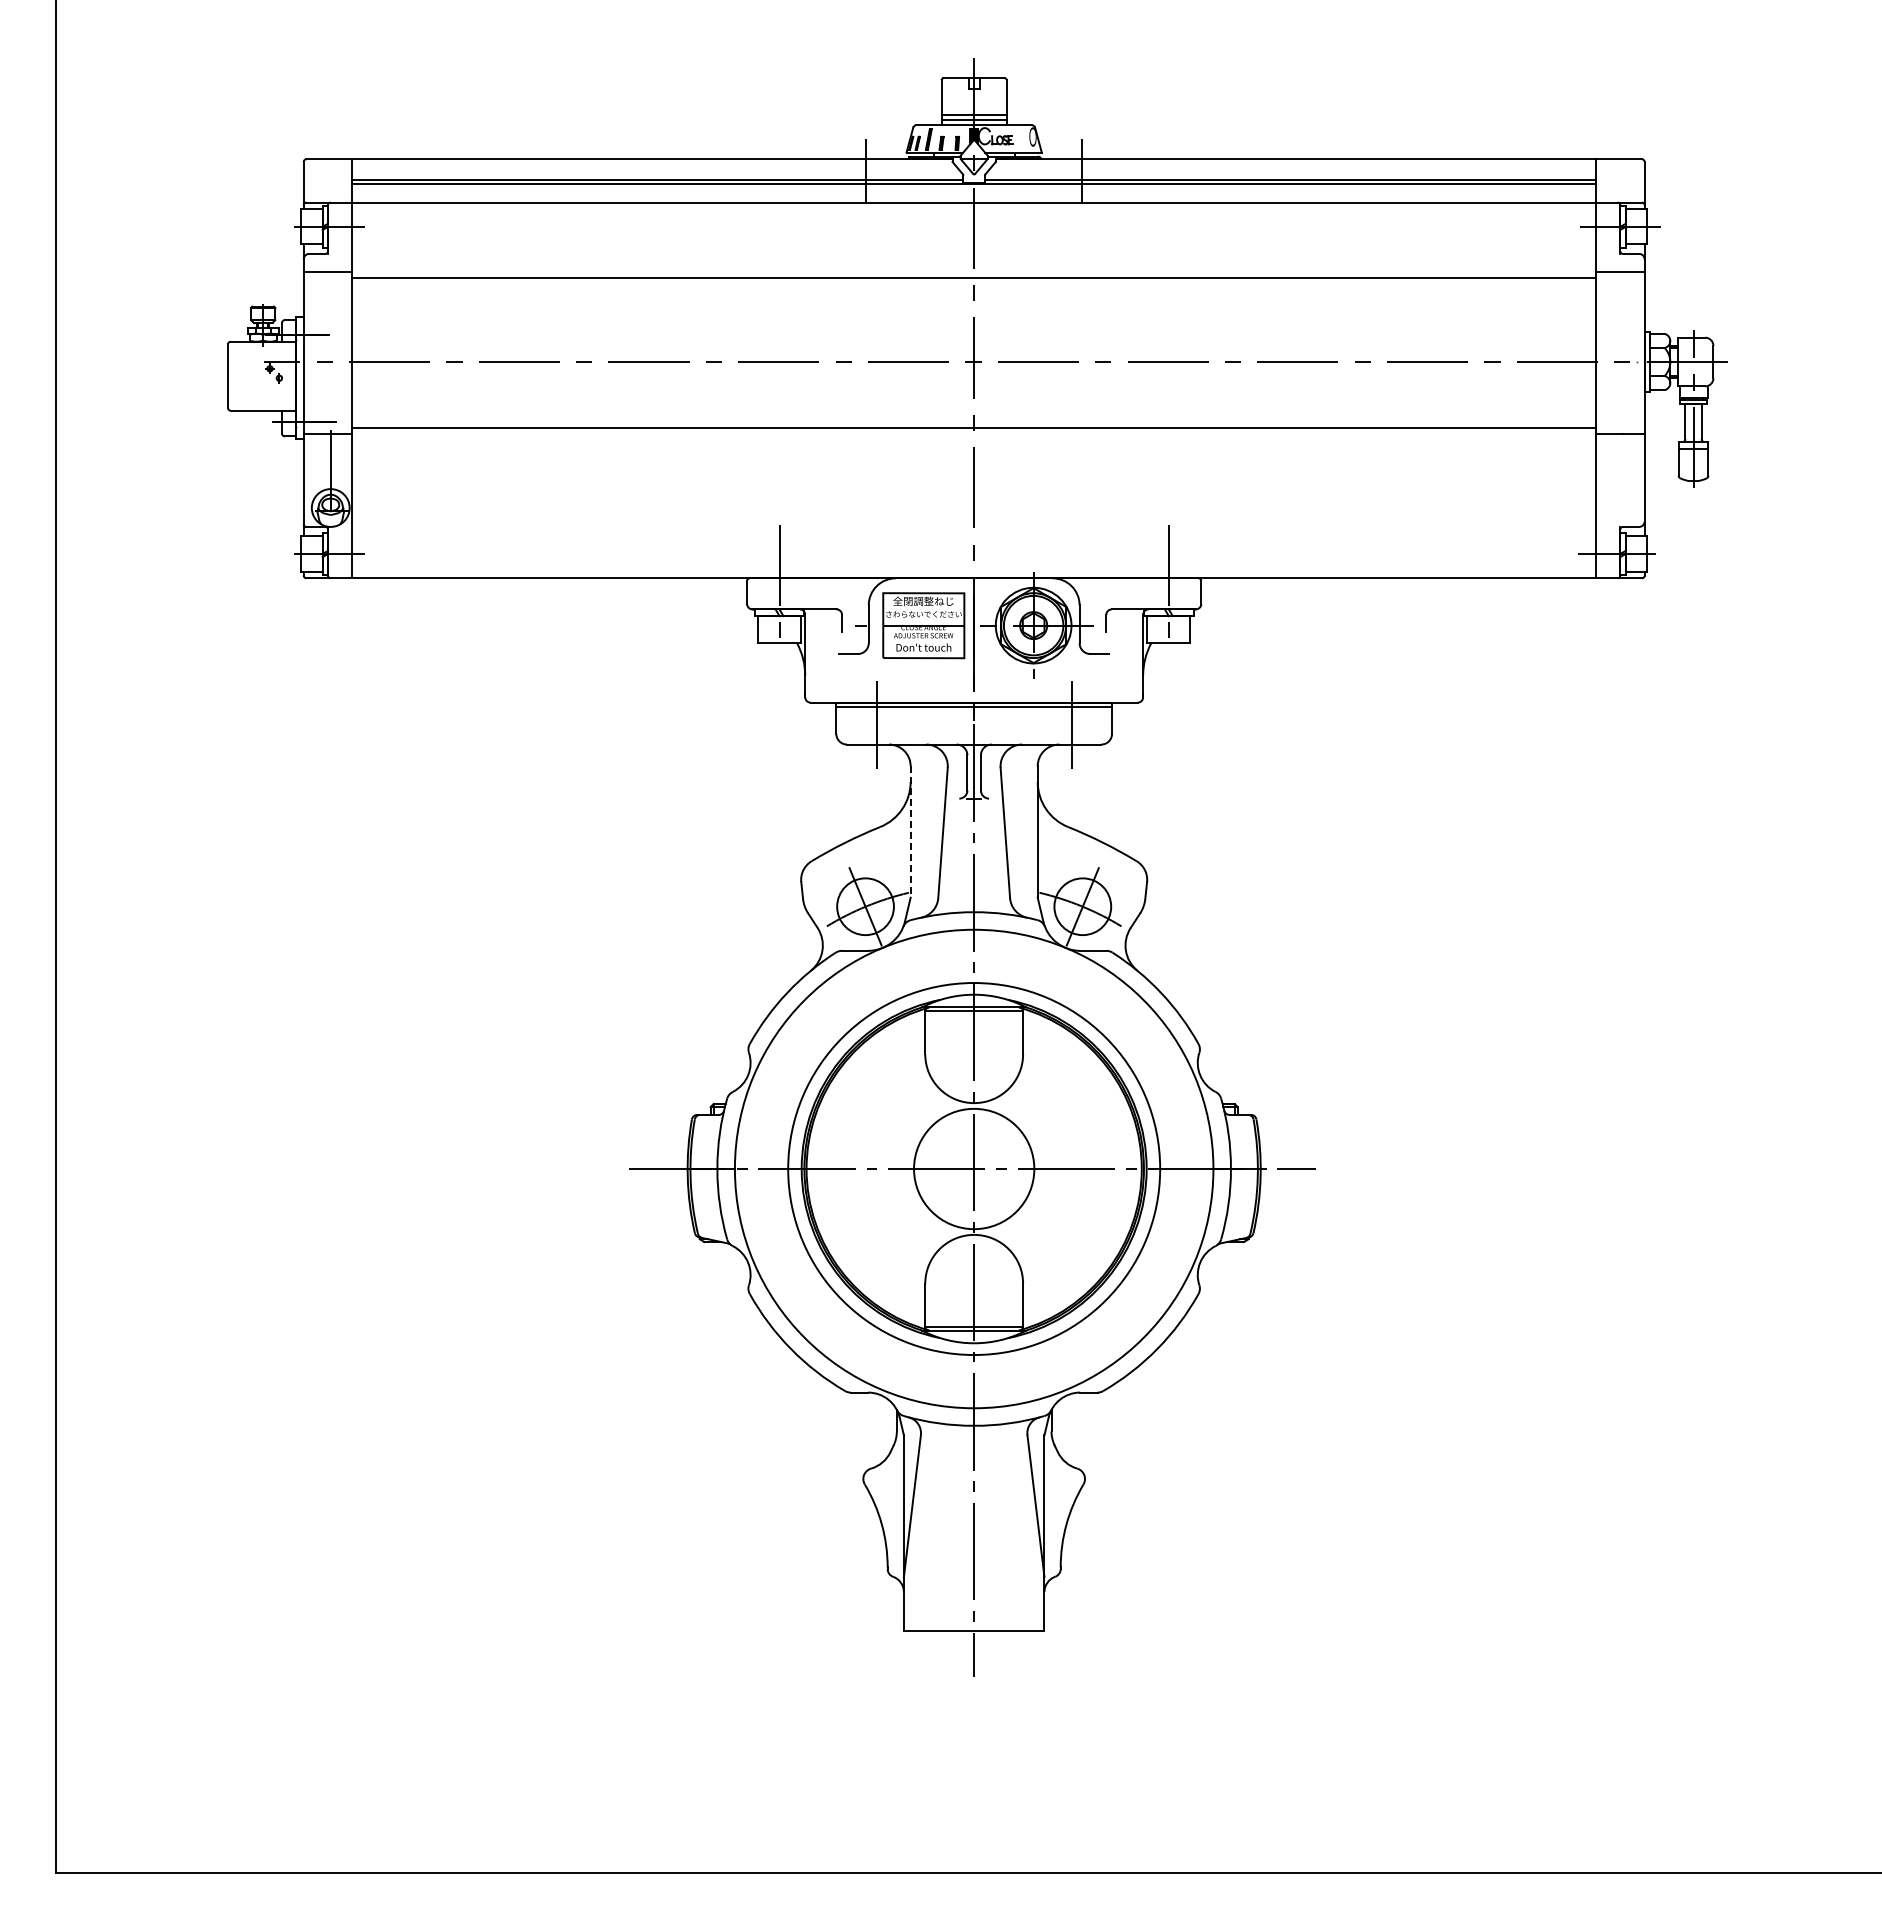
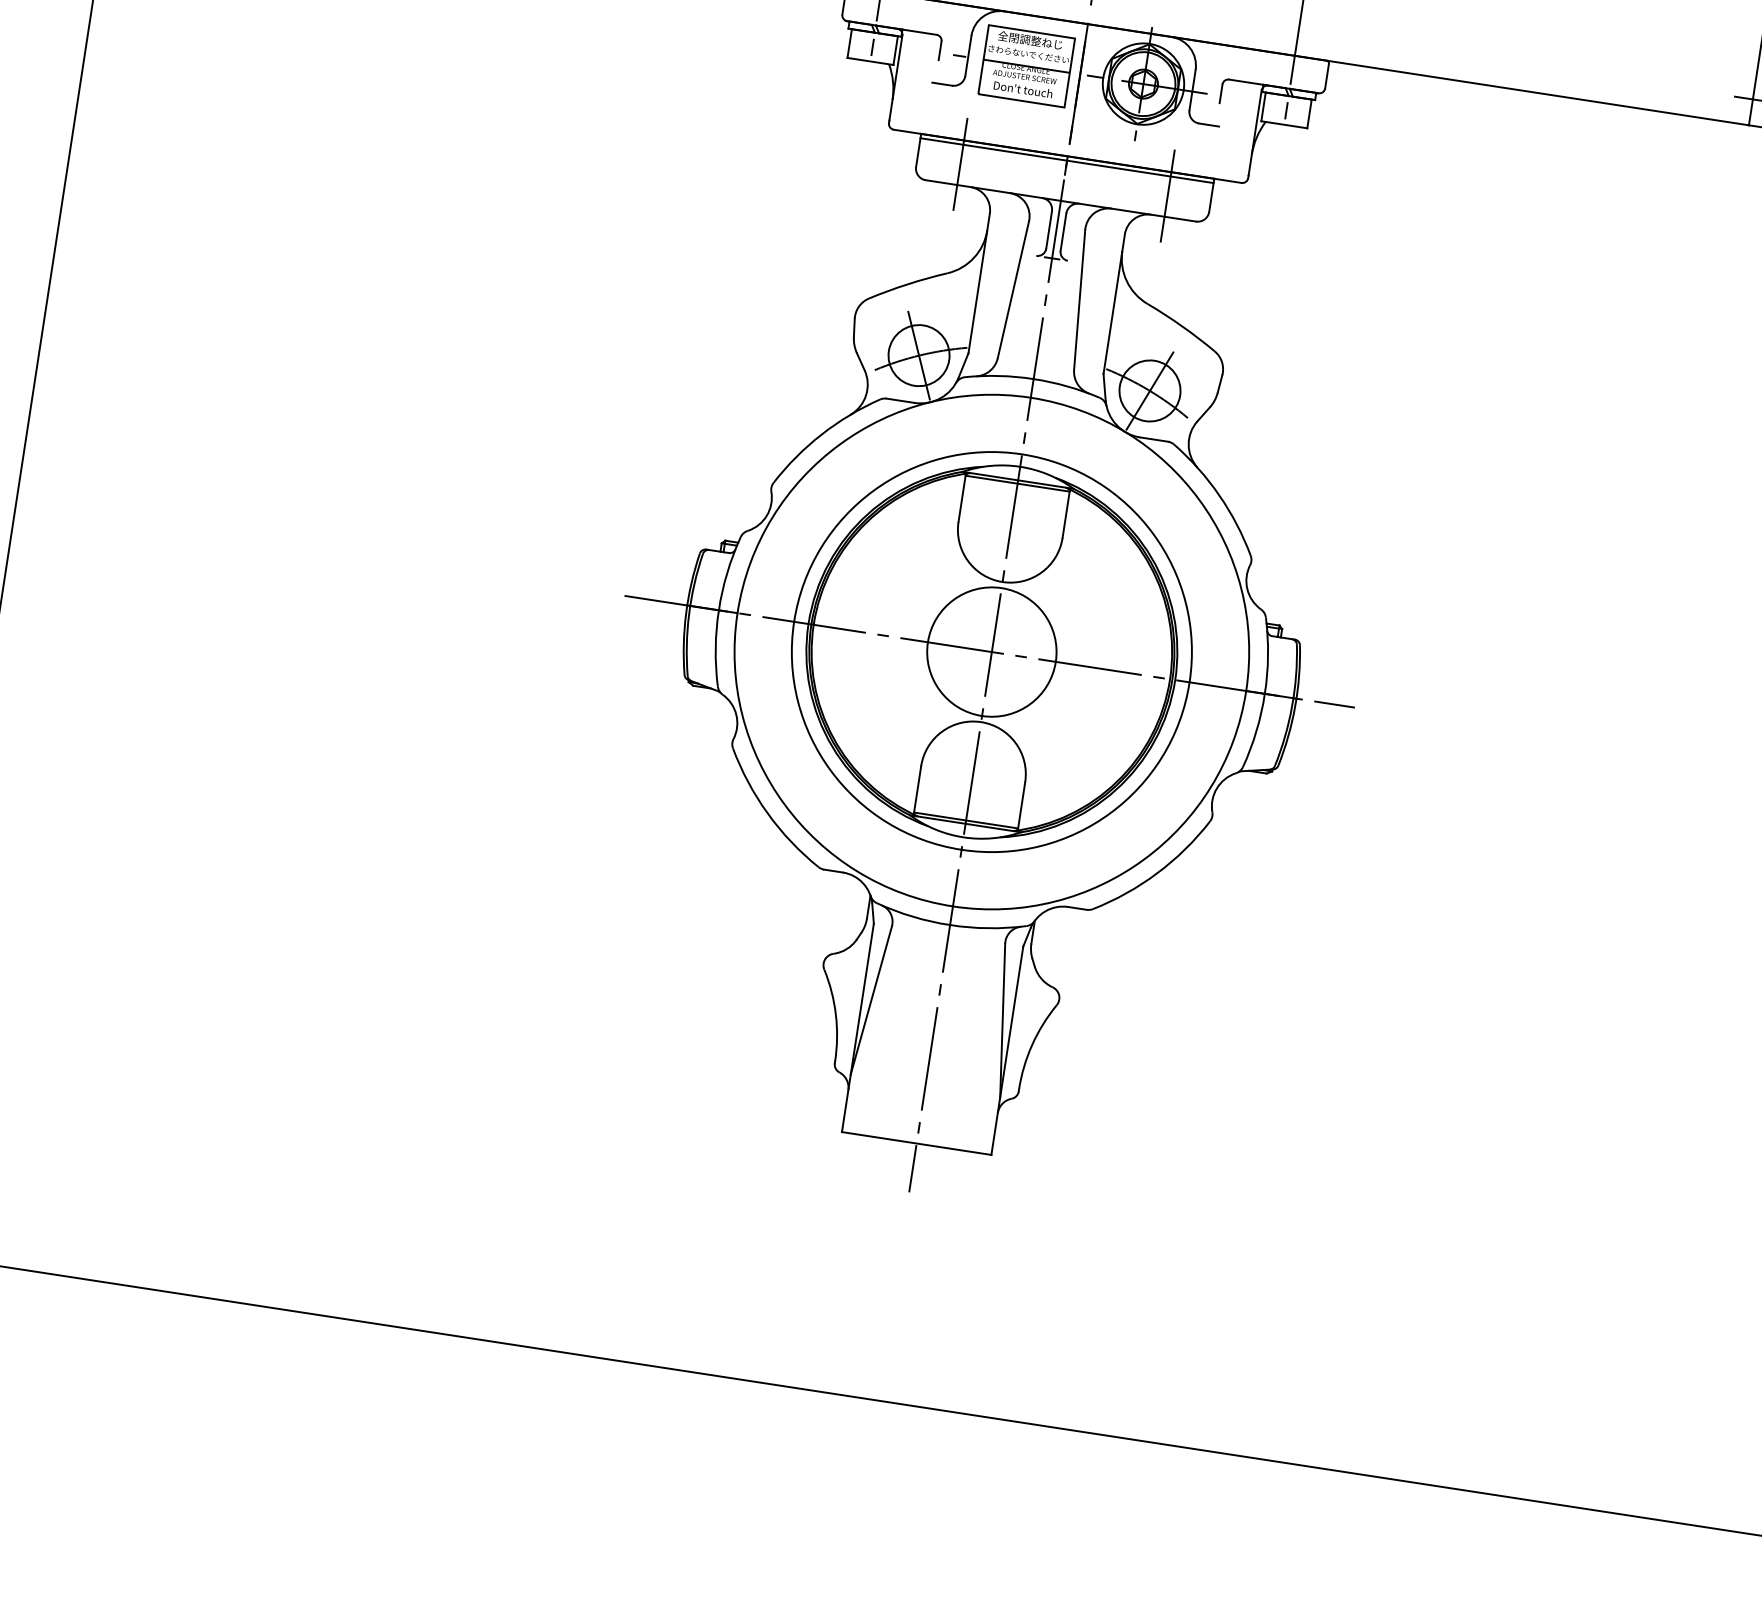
line: (910, 831) -> (979, 282), dashed -> solid

